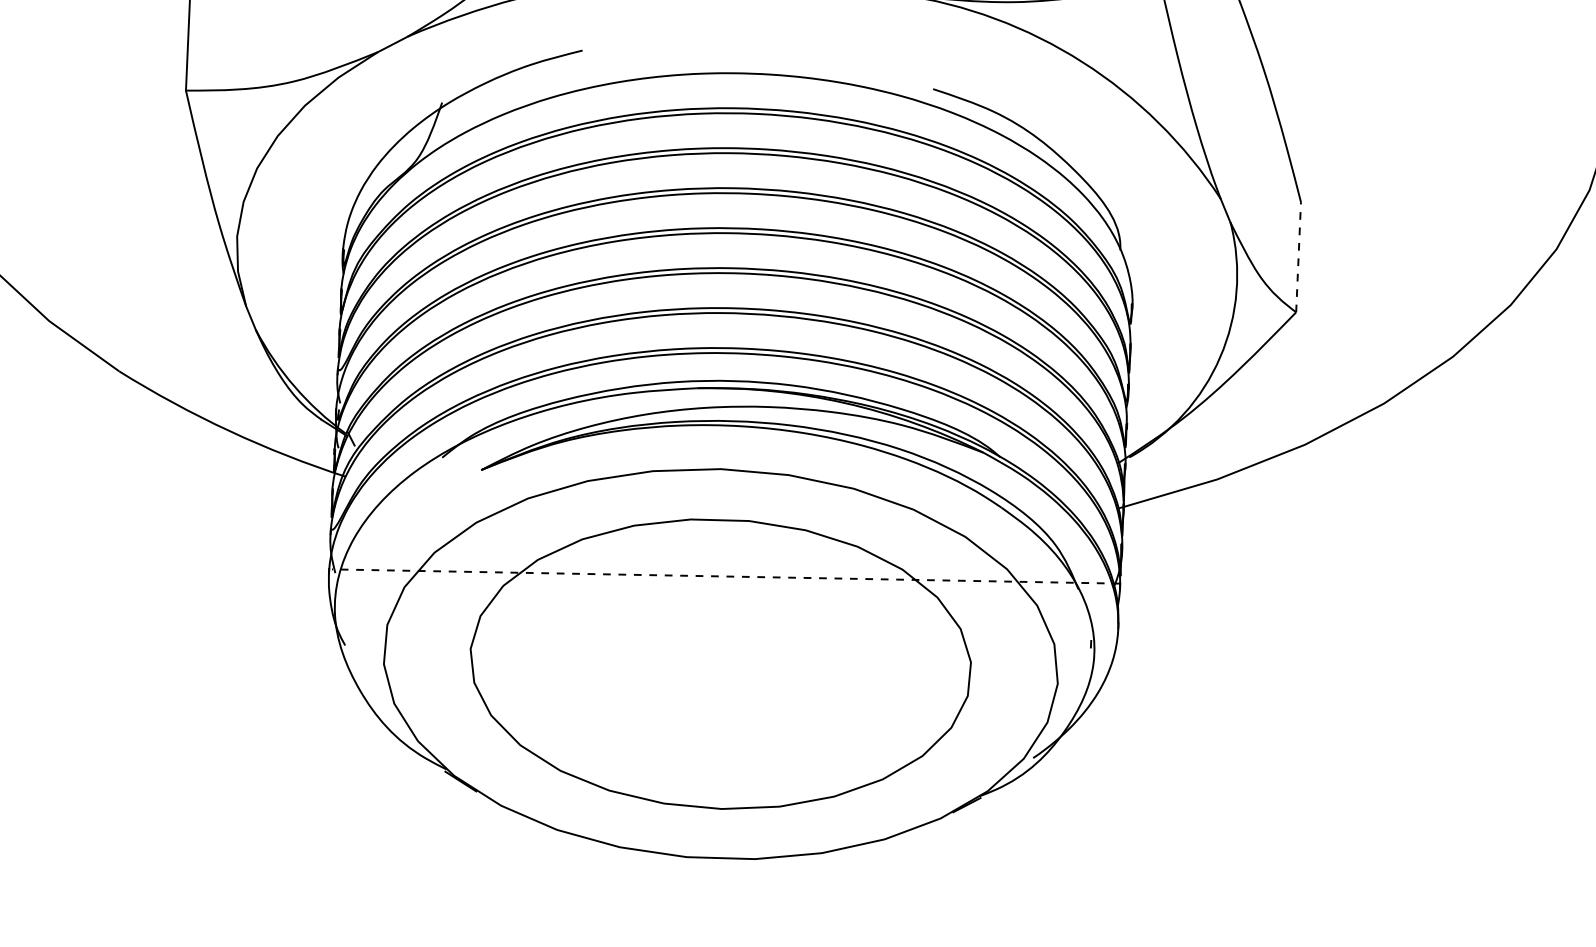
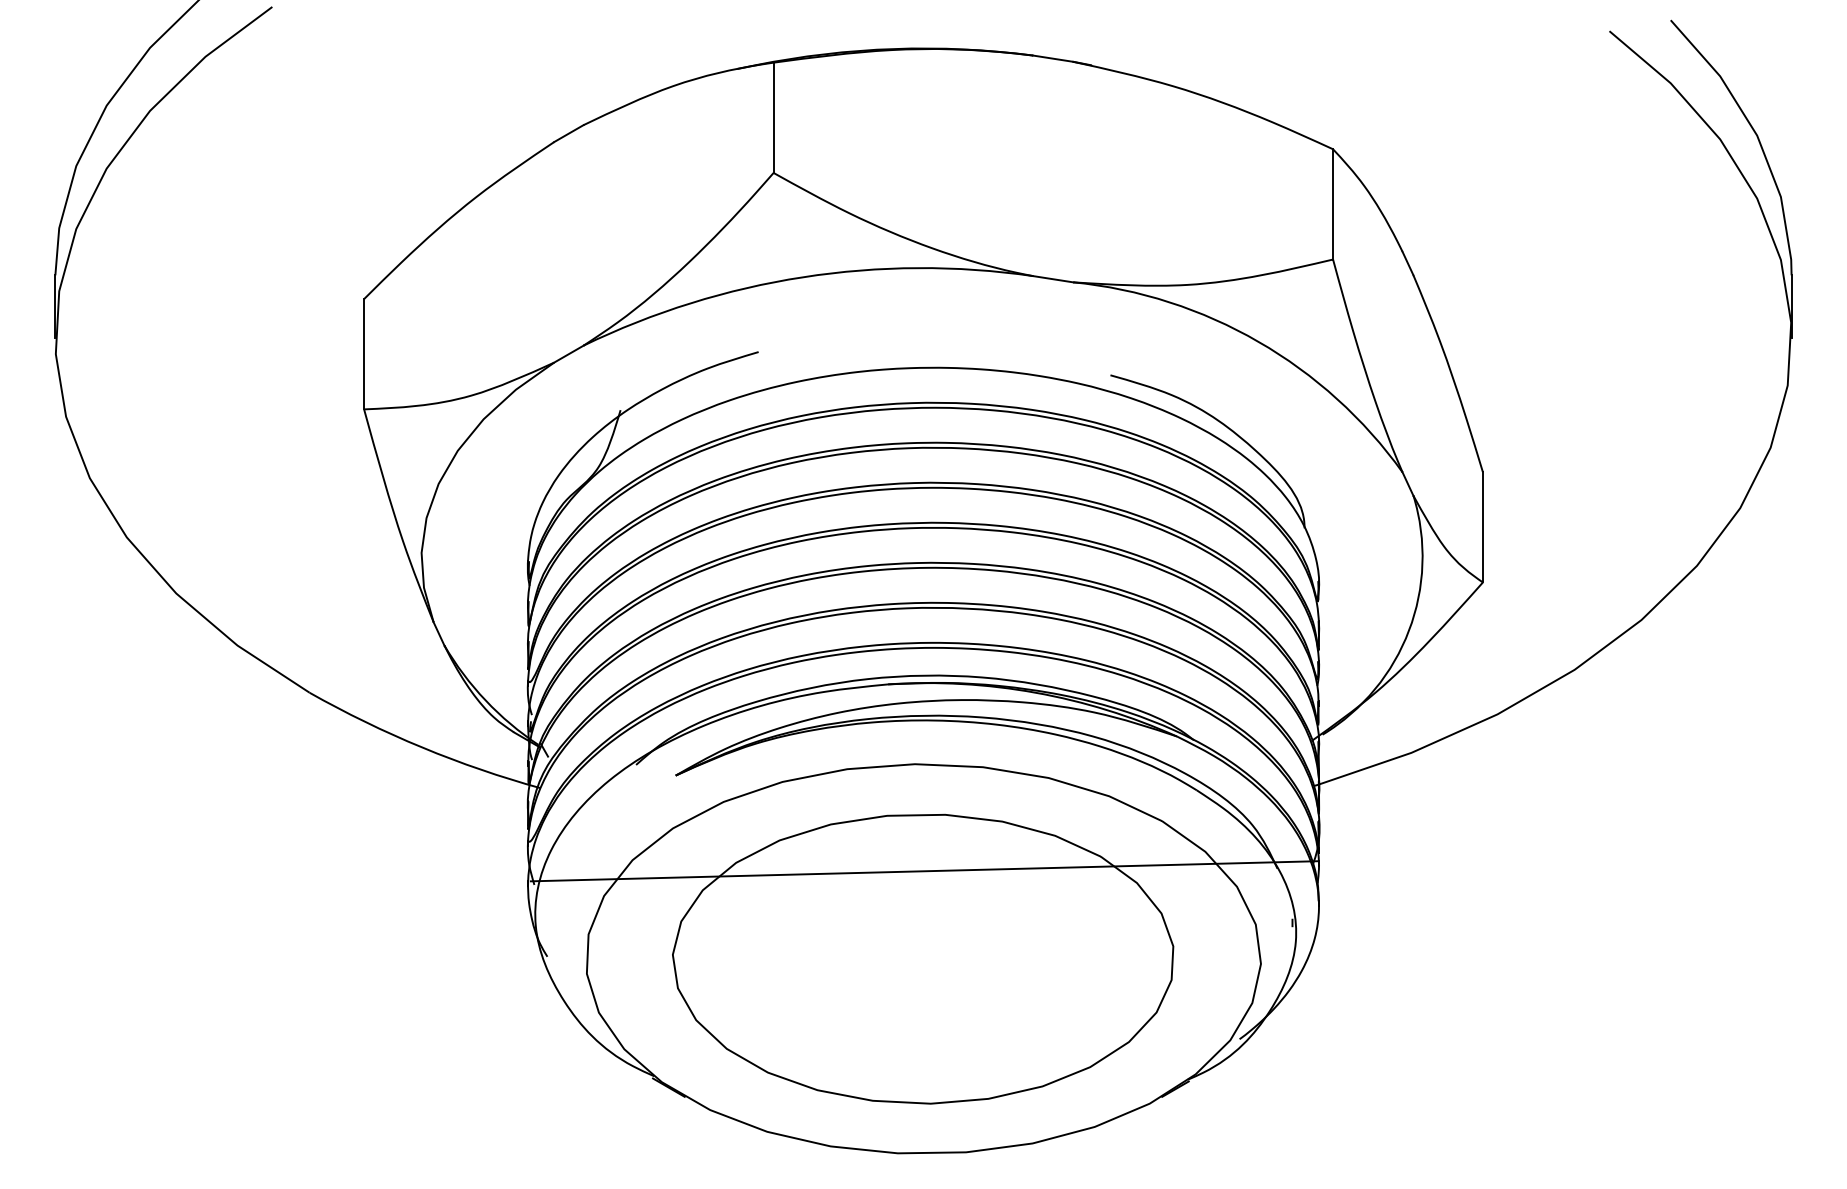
line: (1298, 256) -> (1482, 526), dashed -> solid
line: (725, 576) -> (924, 871), dashed -> solid

